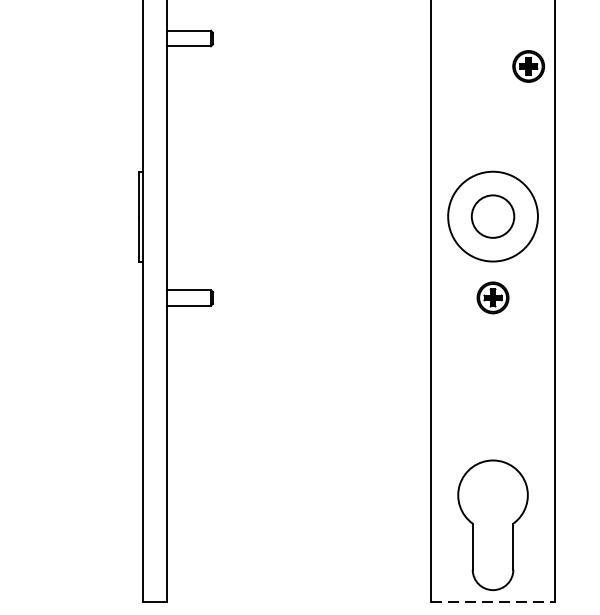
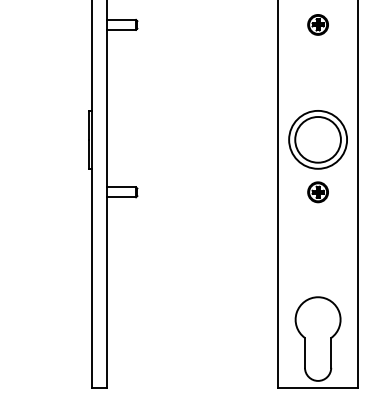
part: (527, 65) -> (317, 24), moved
circle: (492, 216) -> (317, 139), size x1.67
line: (493, 601) -> (318, 388), dashed -> solid

